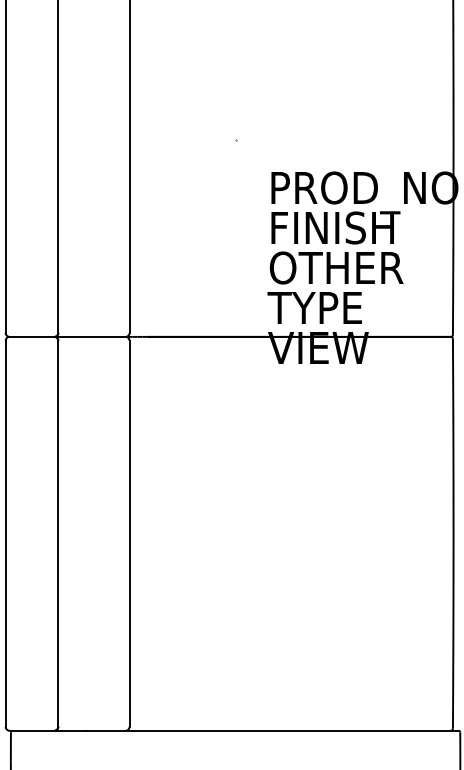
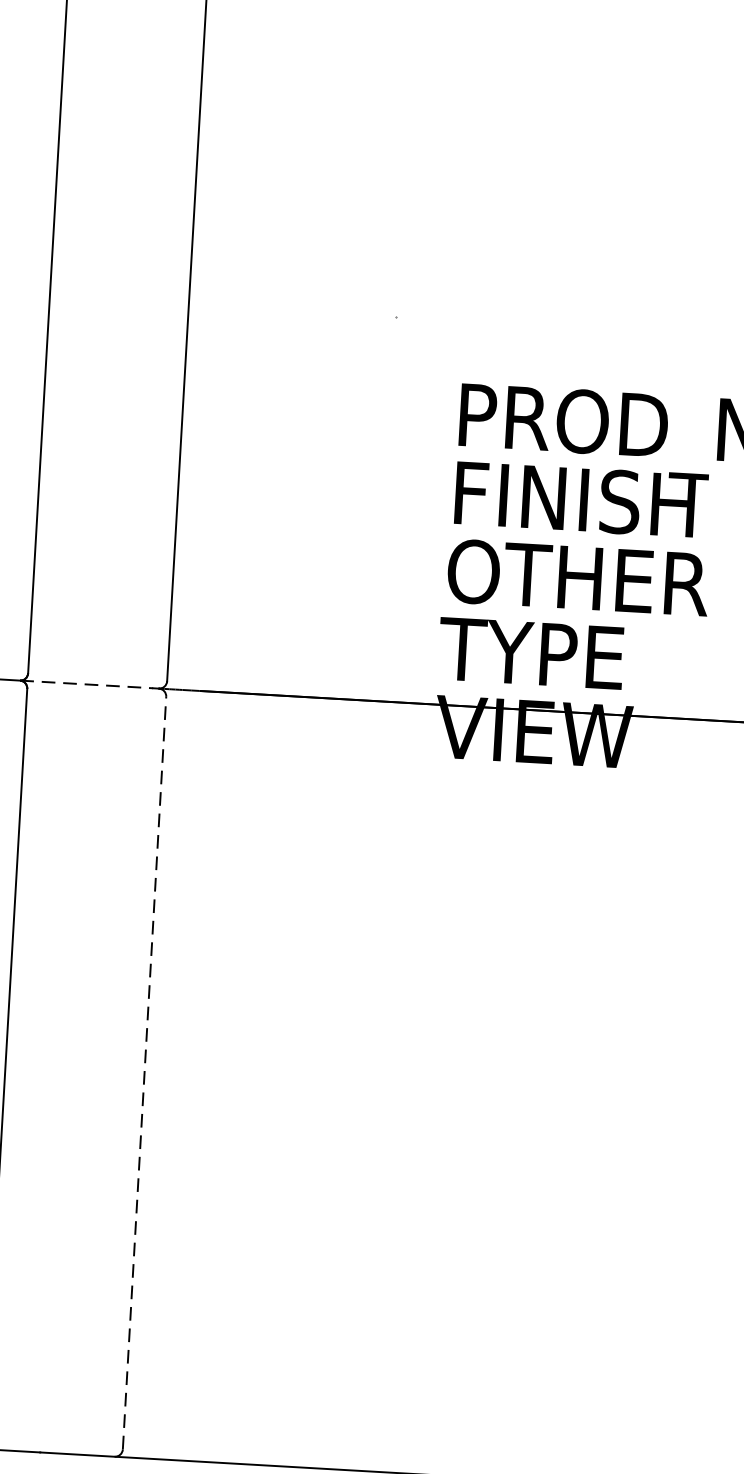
line: (89, 336) -> (88, 683), solid -> dashed
line: (129, 533) -> (144, 1072), solid -> dashed

